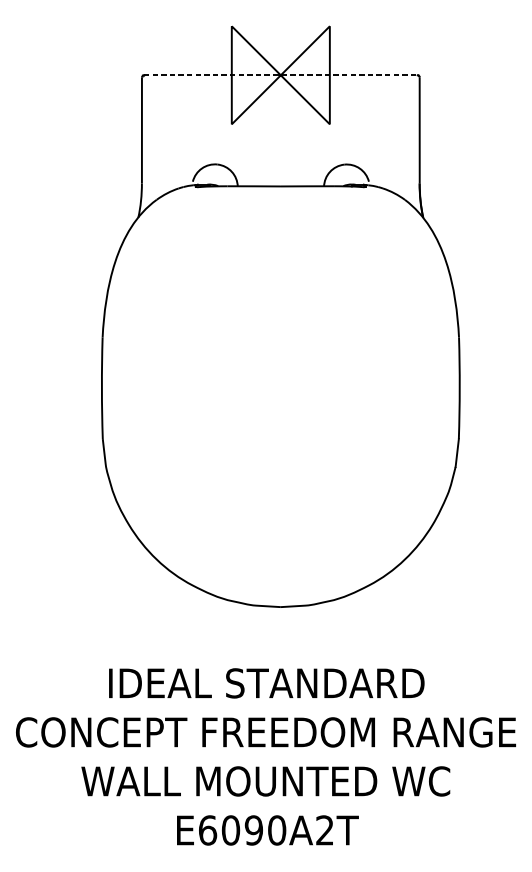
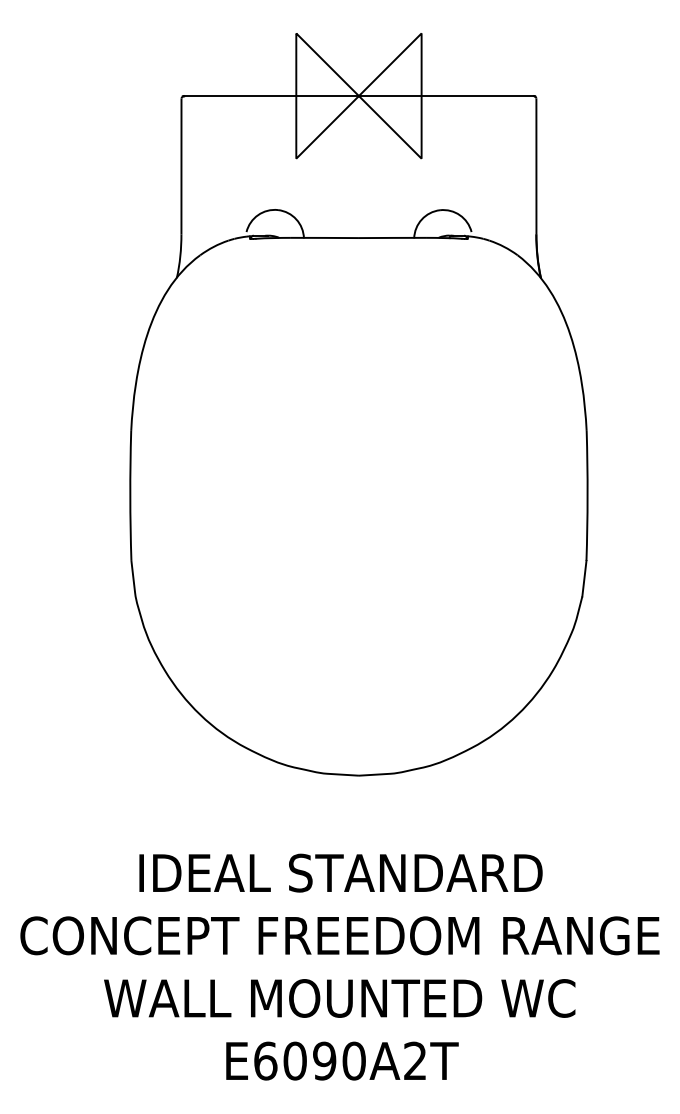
line: (280, 75) -> (358, 96), dashed -> solid

